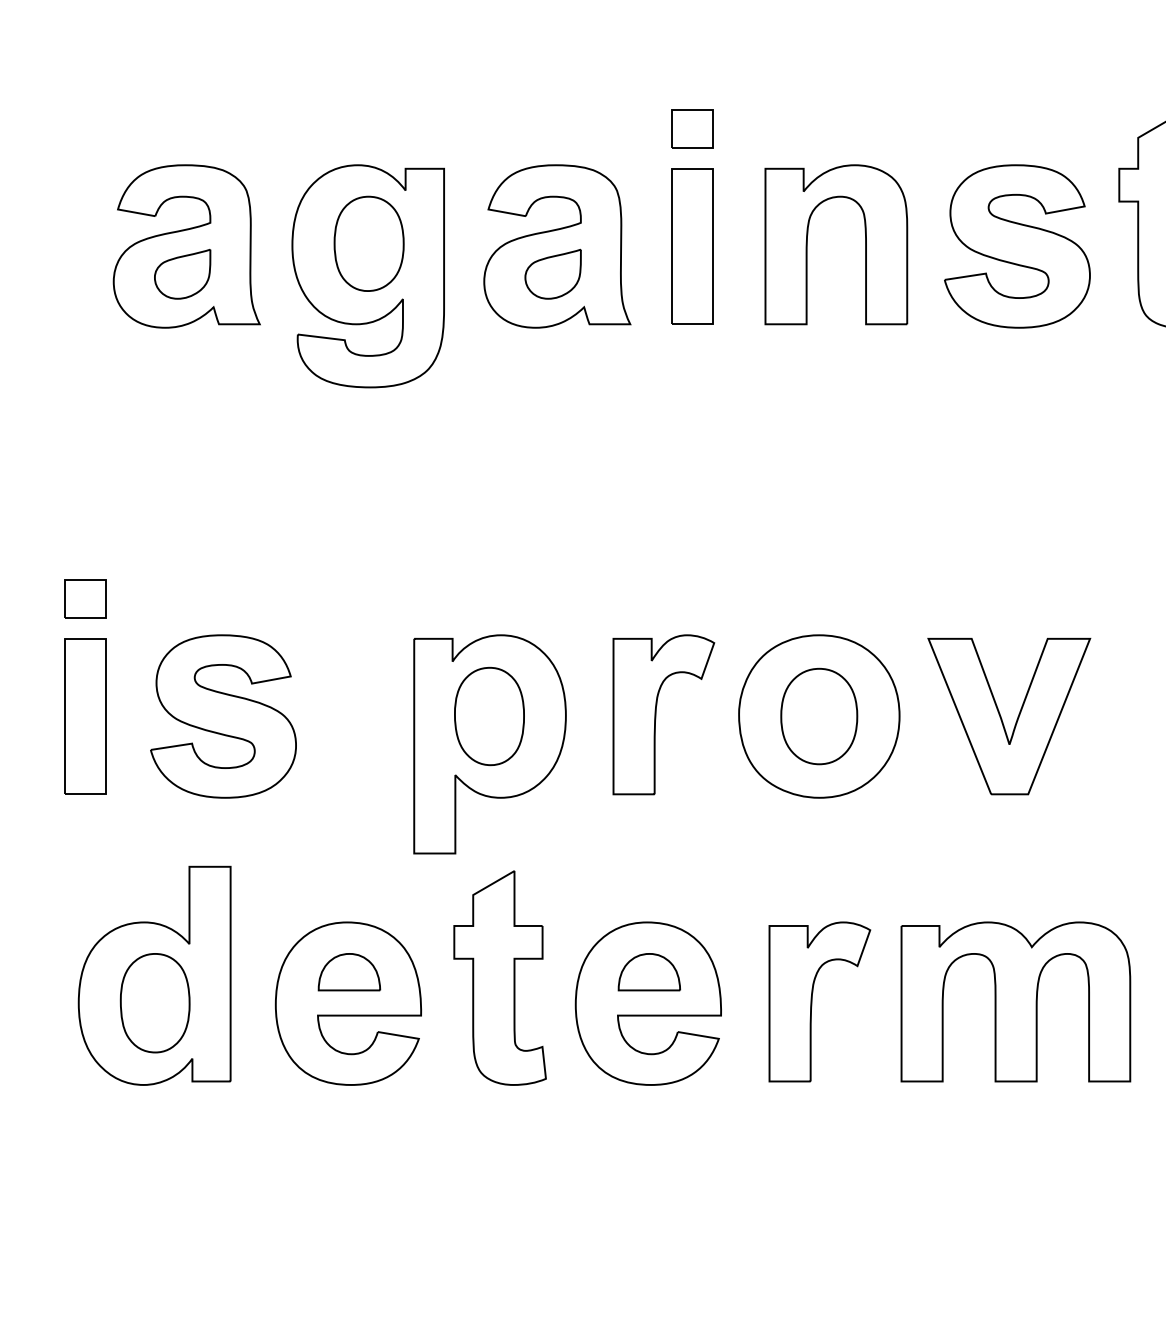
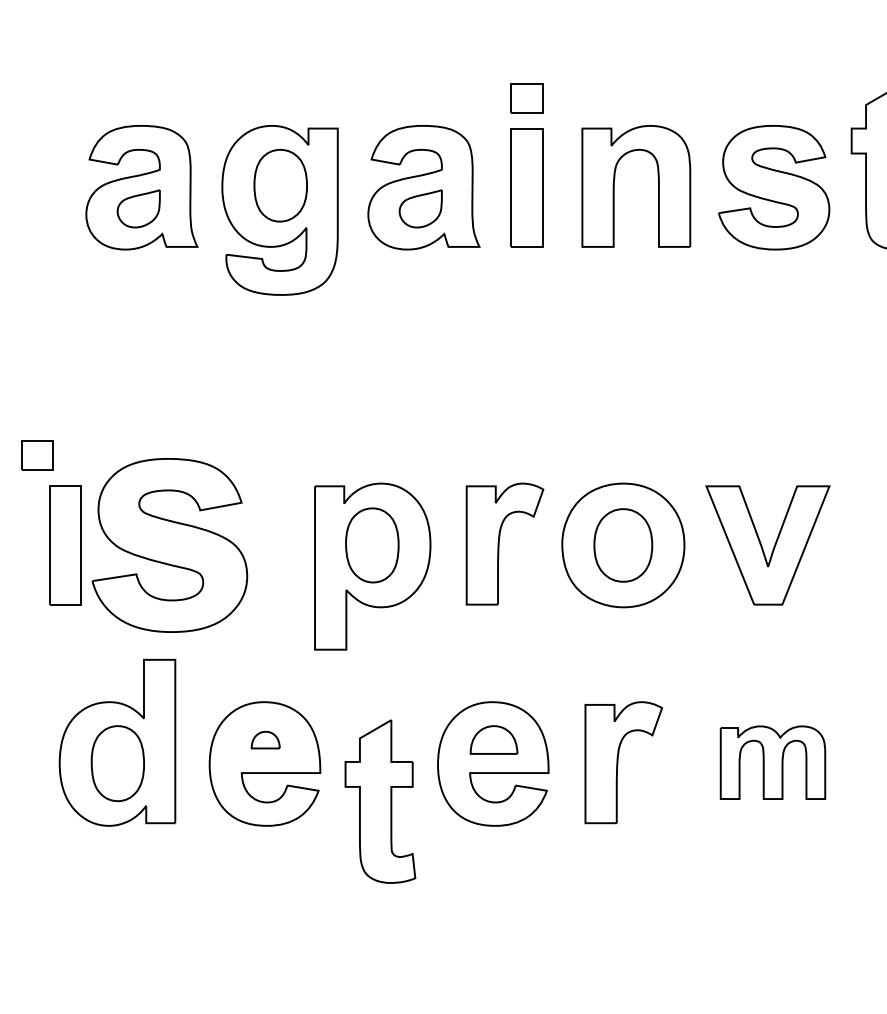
part: (85, 598) -> (37, 455), moved
part: (223, 716) -> (169, 545), size x1.4
part: (349, 972) -> (265, 740), size x0.6
part: (499, 977) -> (379, 801), moved
part: (1015, 1001) -> (772, 762), size x0.6

